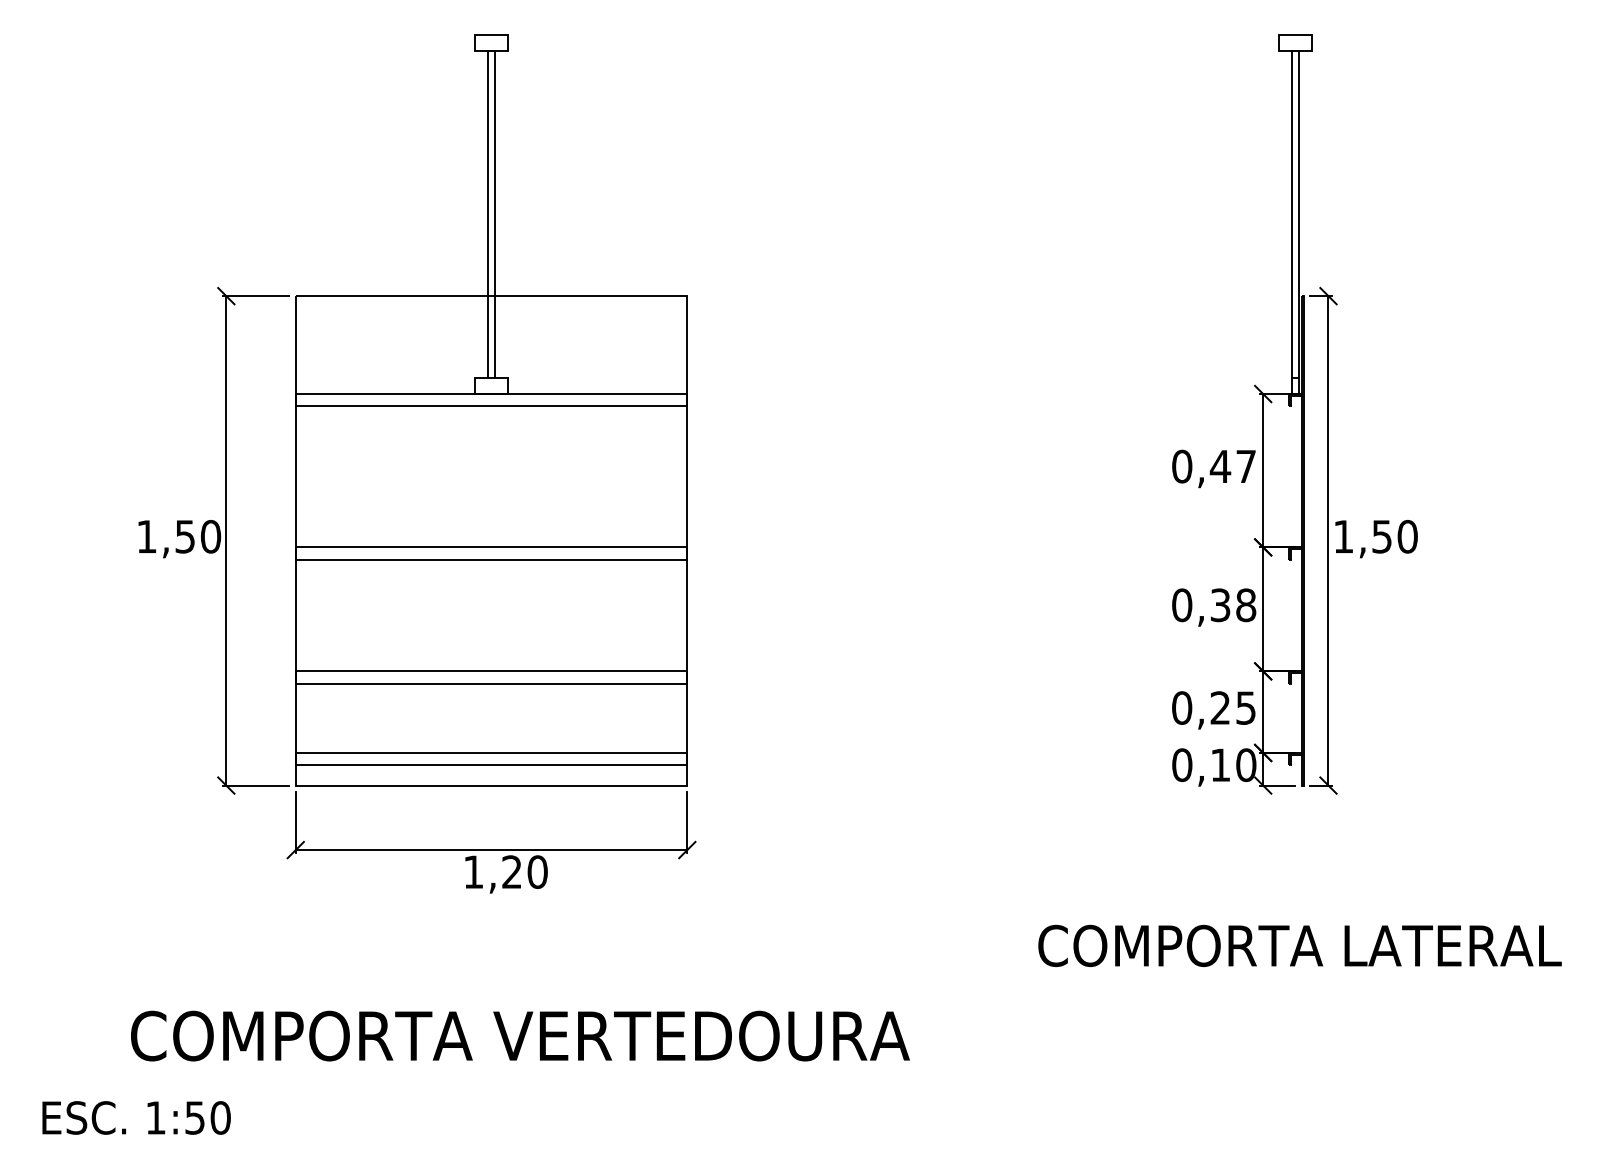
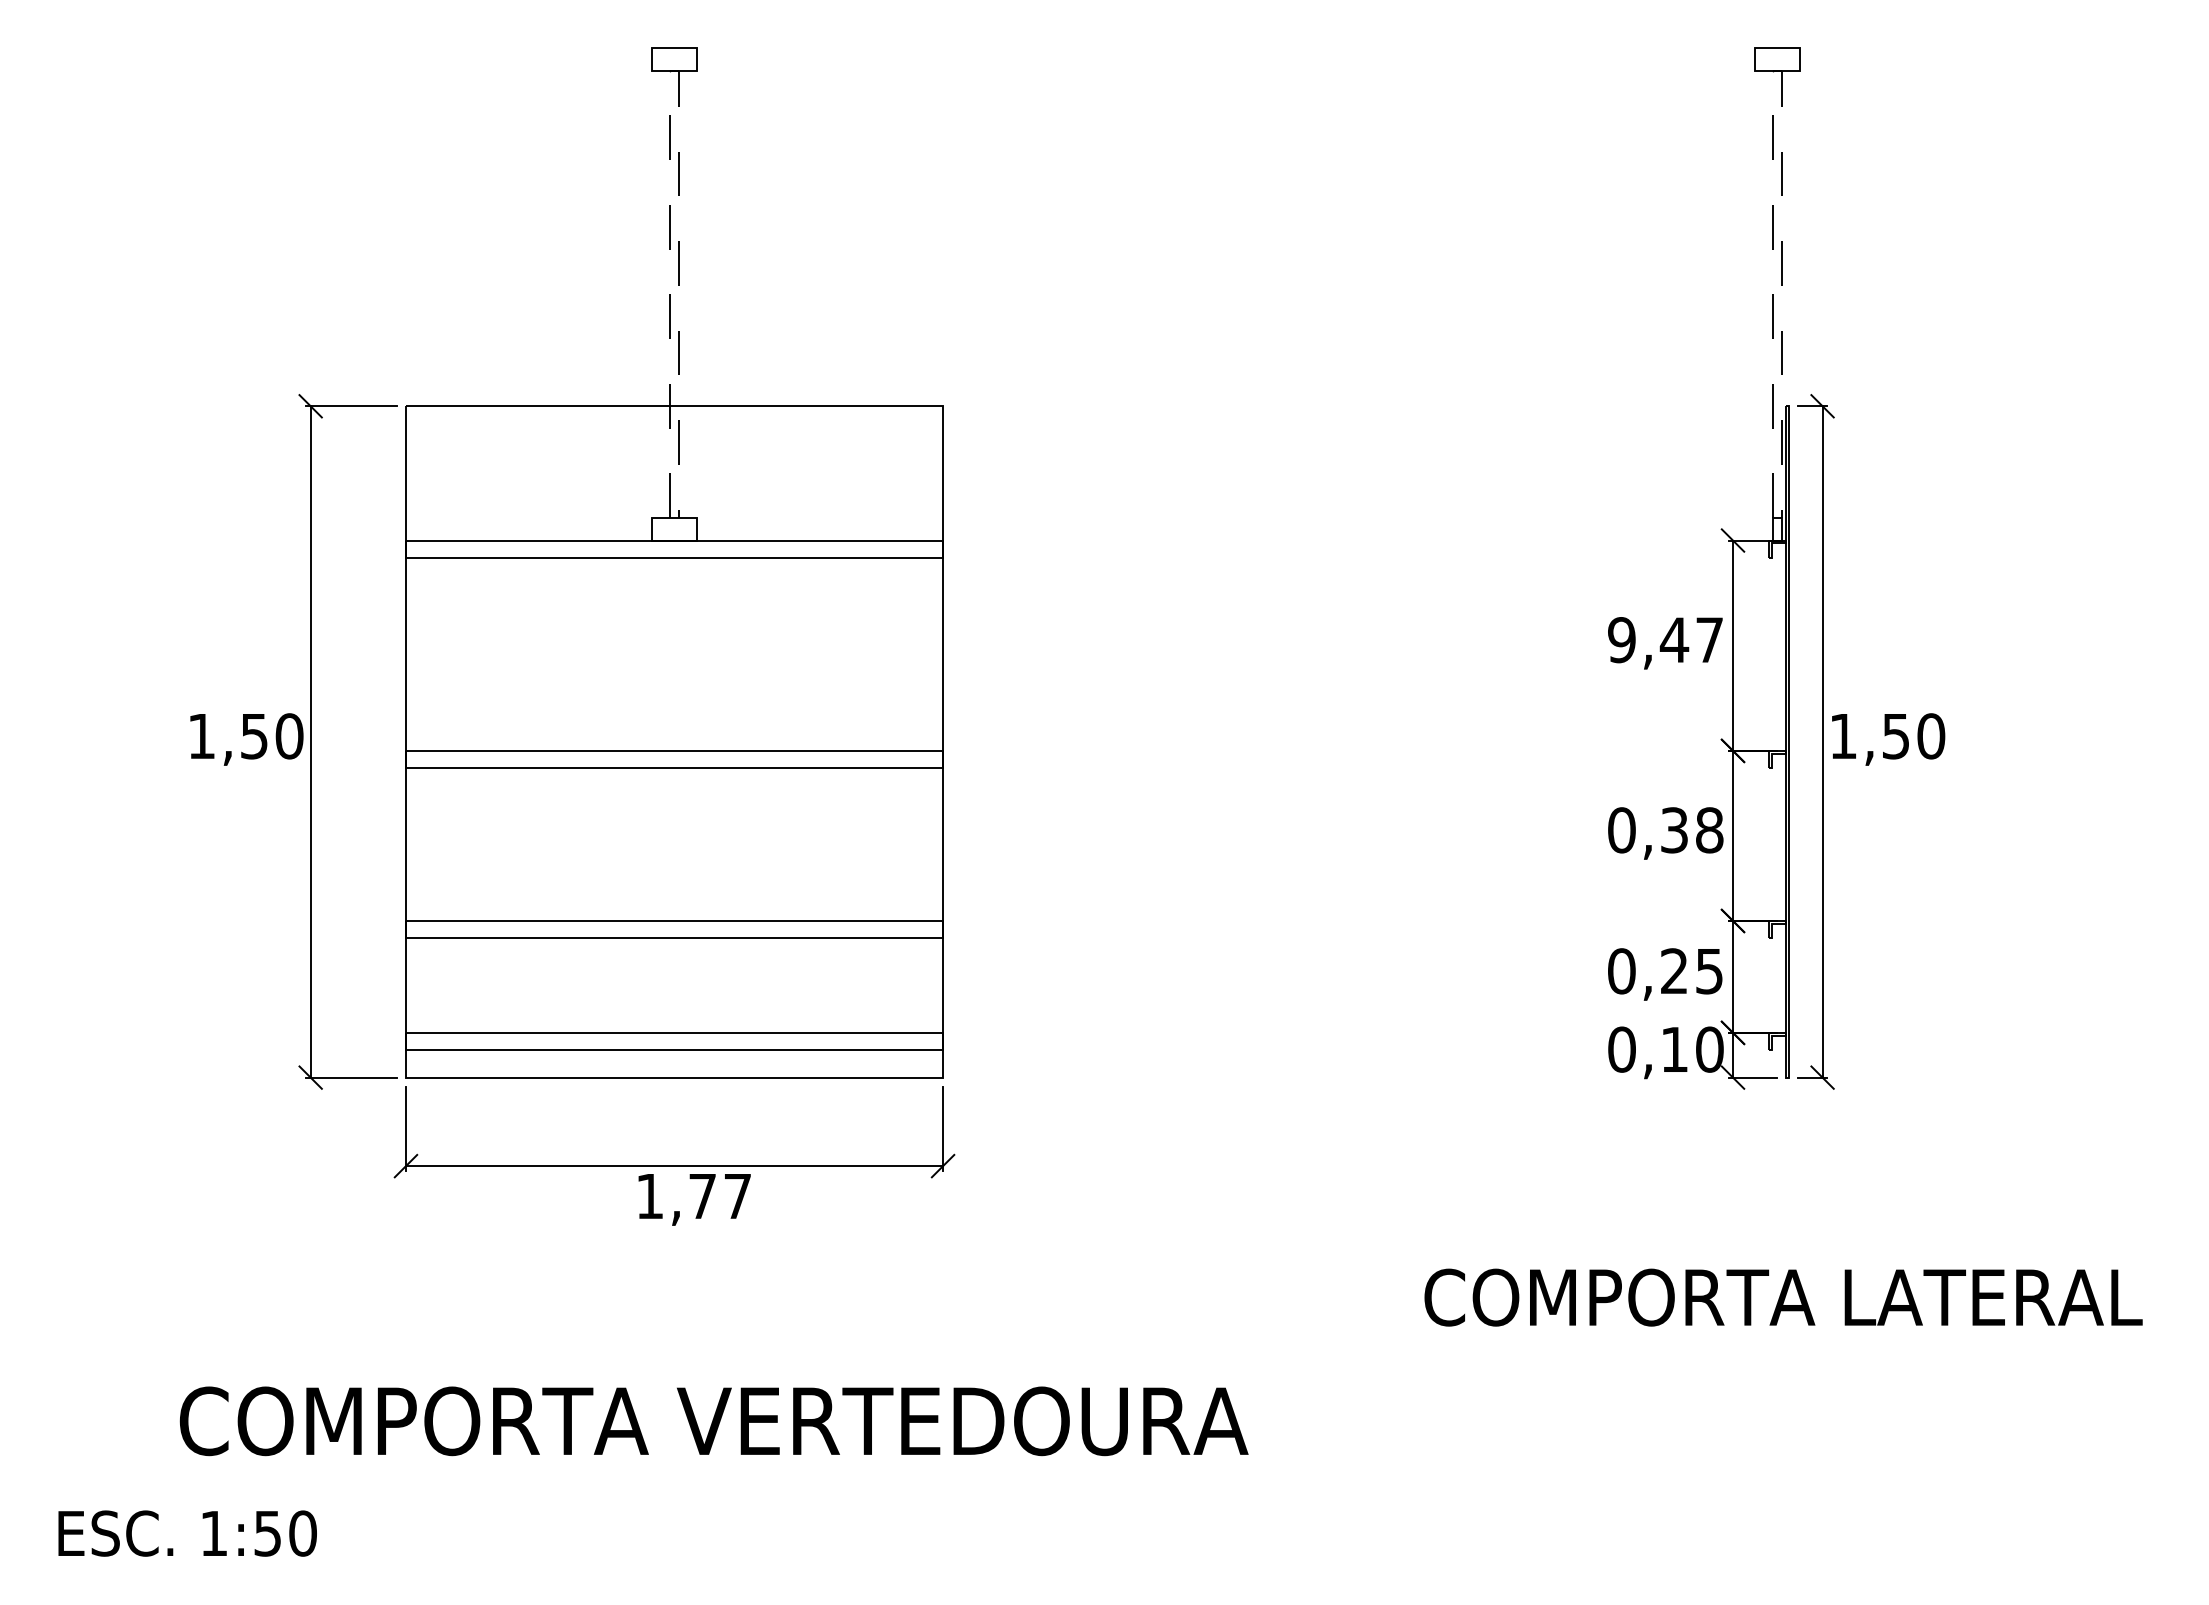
line: (492, 51) -> (675, 70), solid -> dashed
line: (1295, 51) -> (1777, 70), solid -> dashed
text: (1181, 466) -> (1621, 640), 0,47 -> 9,47
text: (525, 872) -> (720, 1196), 1,20 -> 1,77

